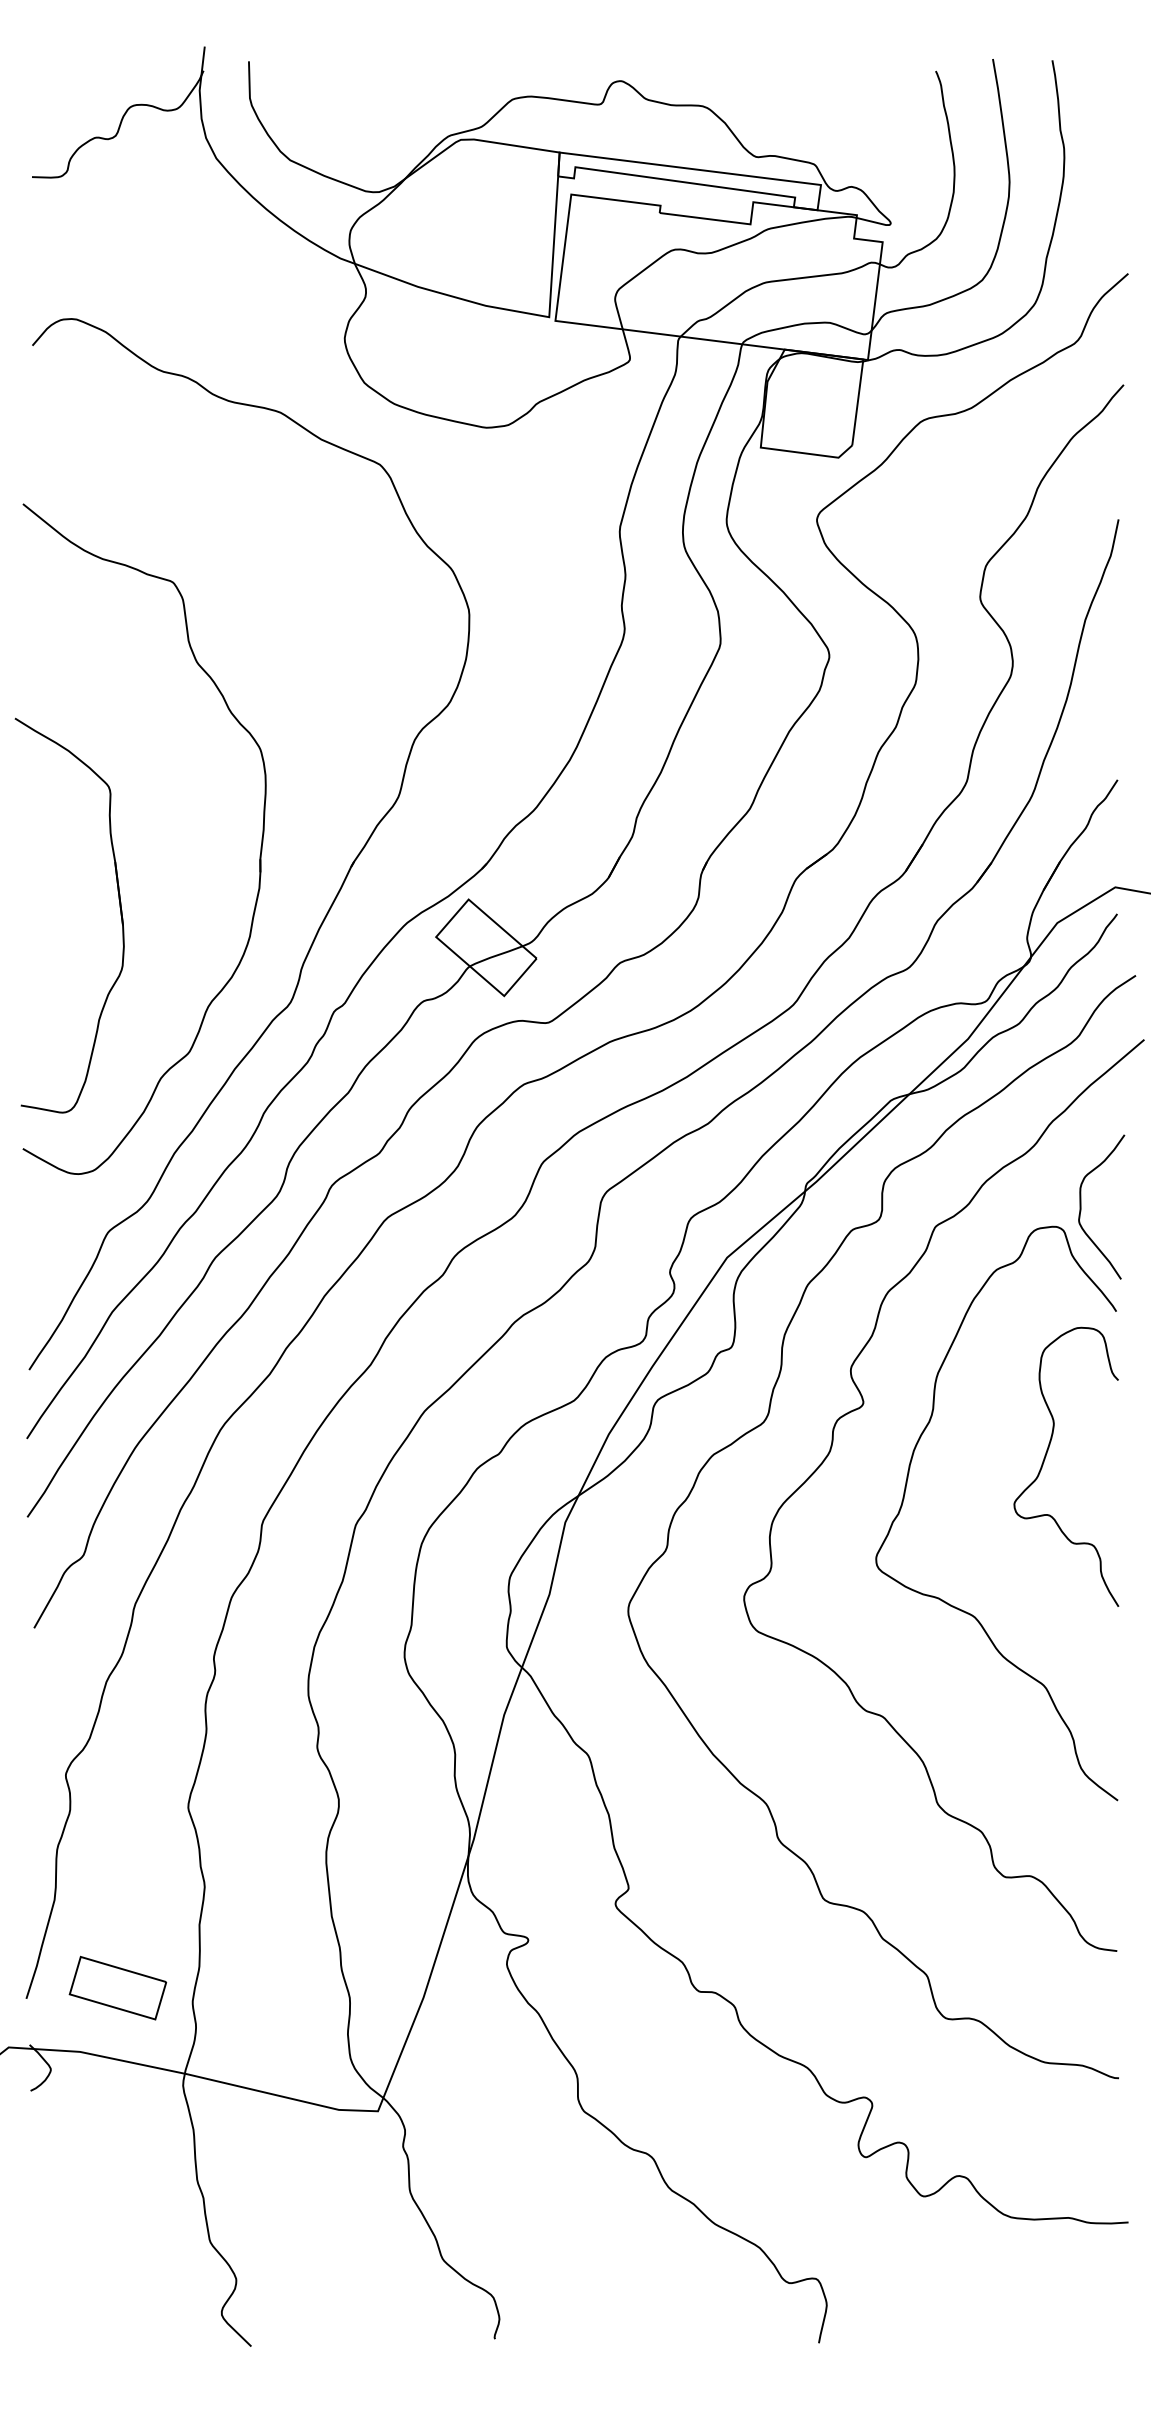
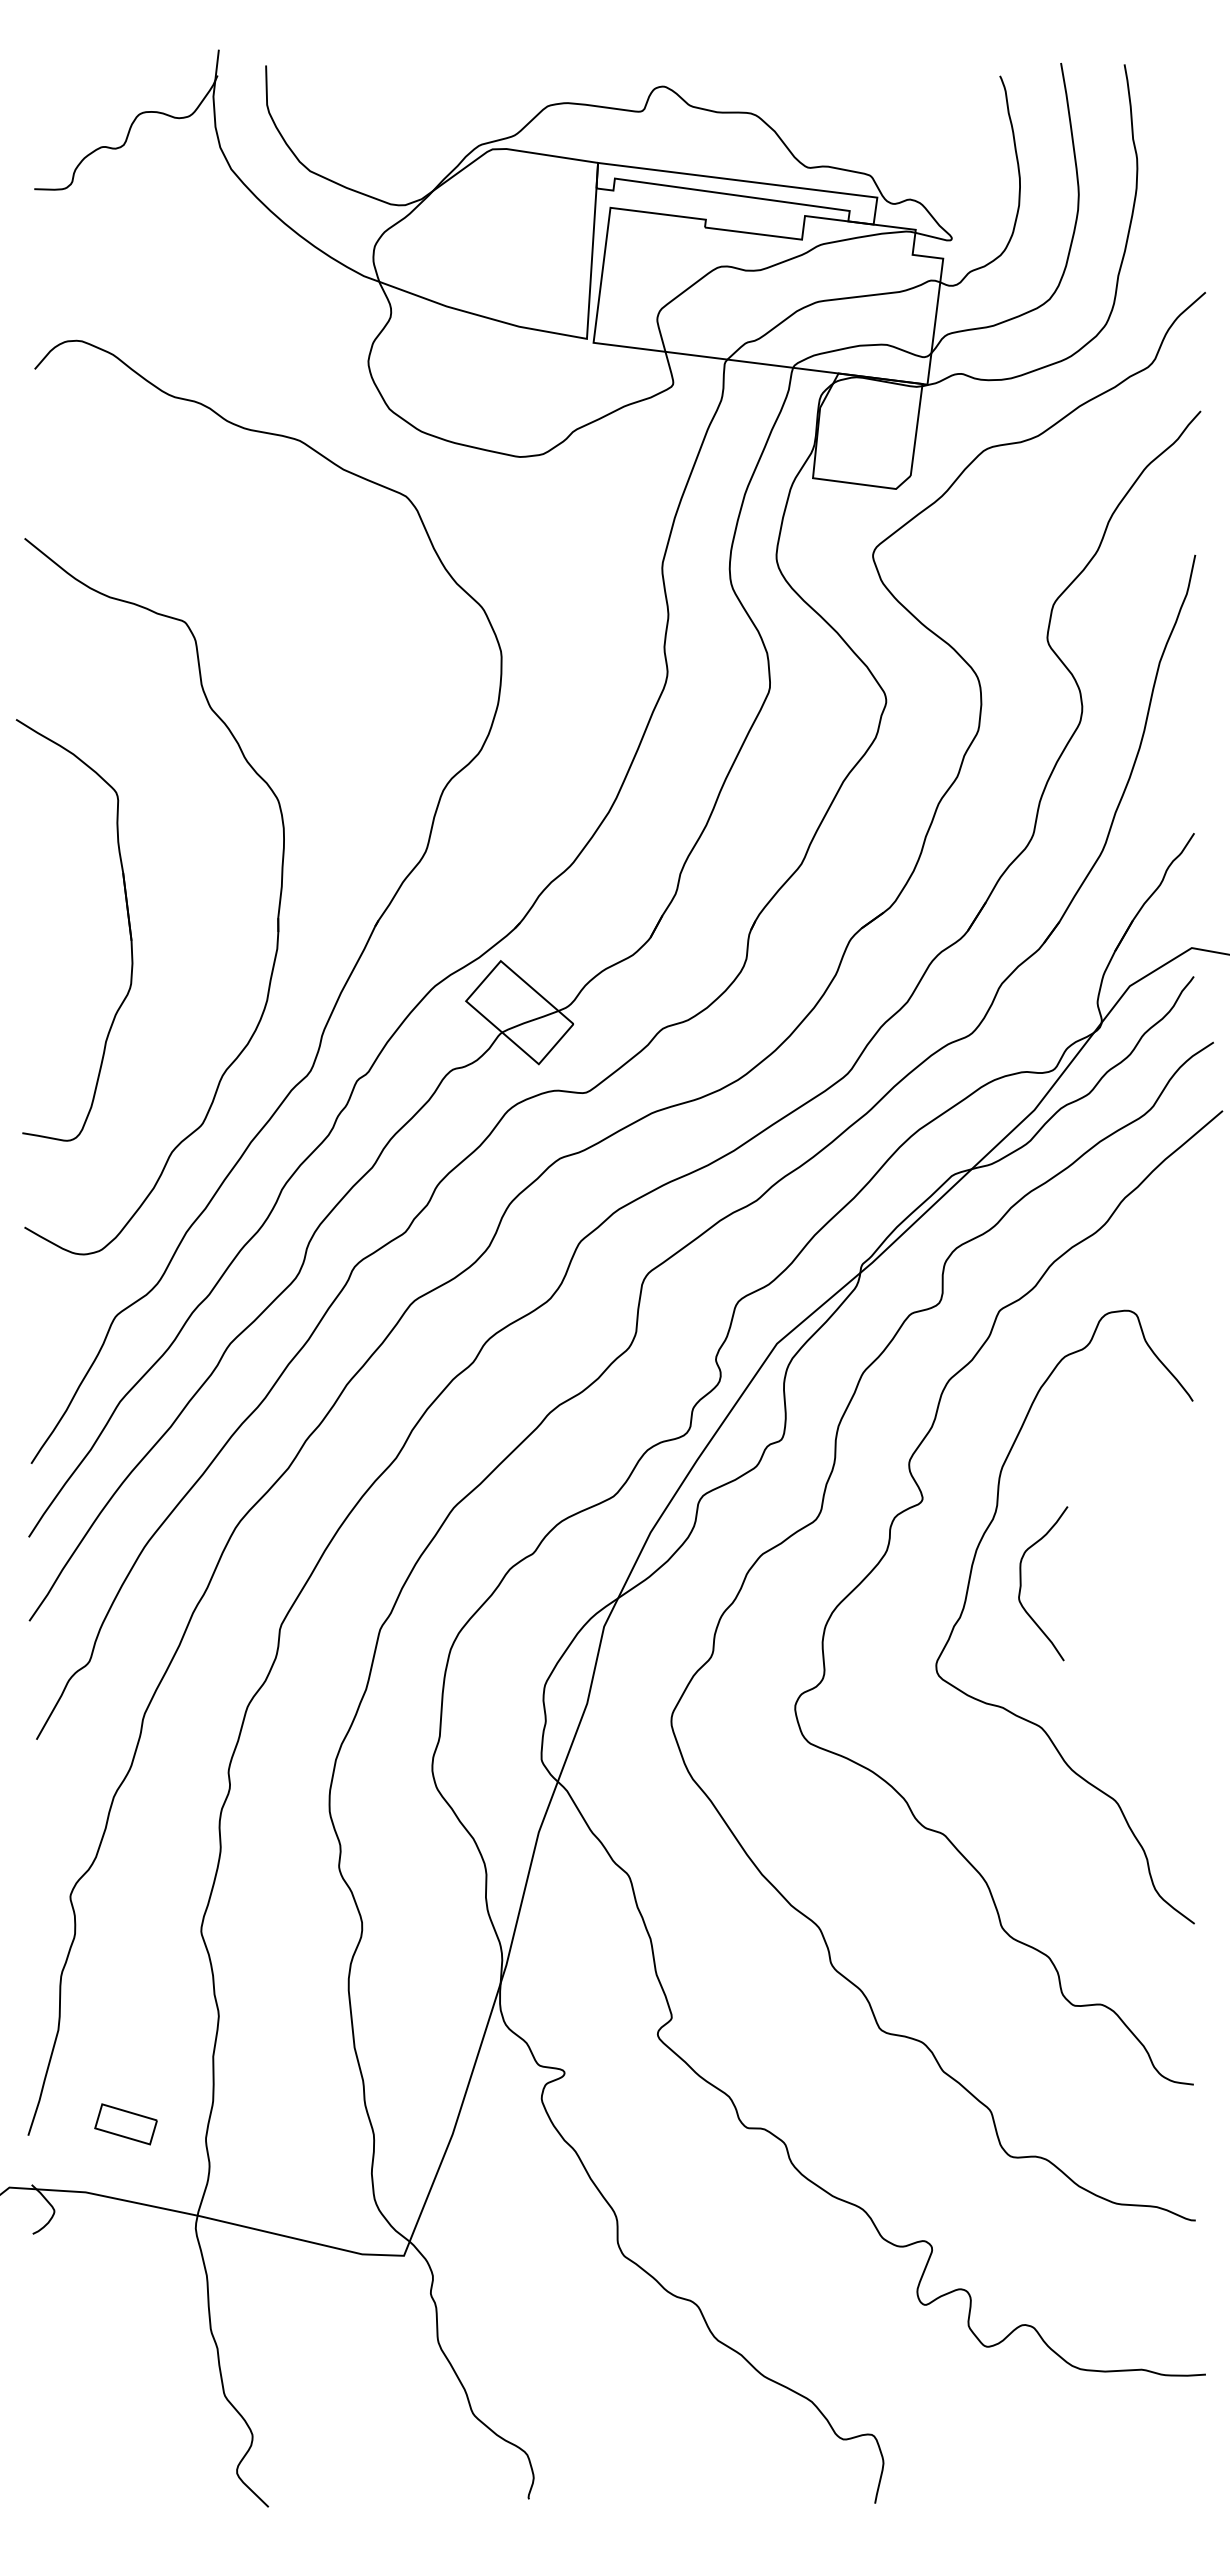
part: (120, 912) -> (128, 926), moved
curve: (1081, 1206) -> (1021, 1583), moved
curve: (1045, 1458) -> (1117, 1558), removed
part: (117, 1988) -> (125, 2124), size x0.6

